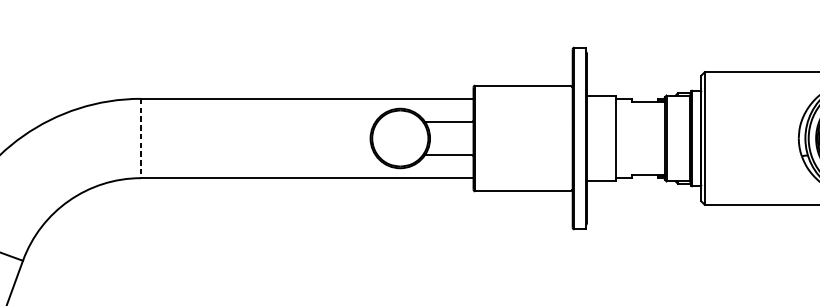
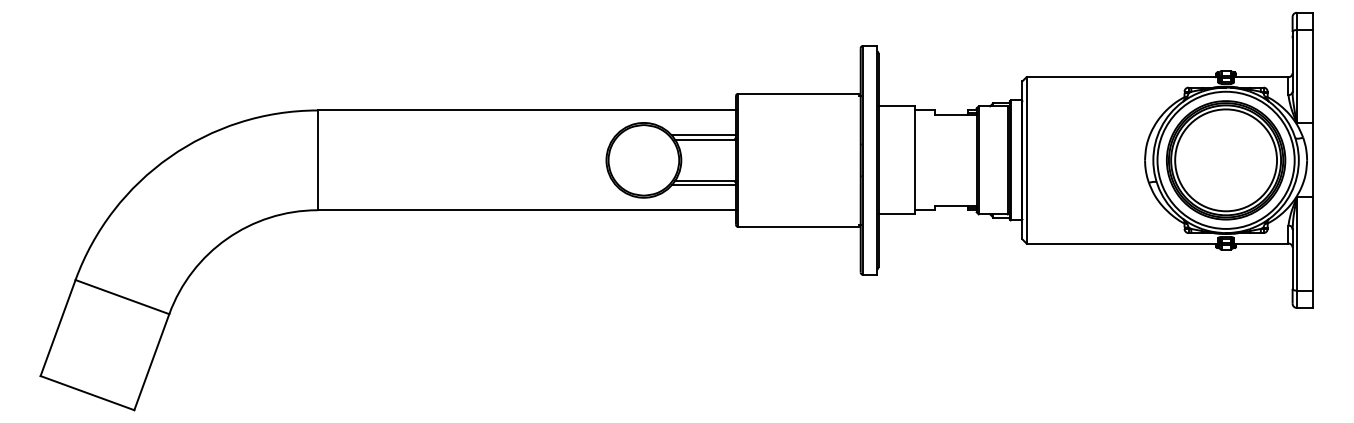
line: (447, 118) -> (703, 135), added
line: (140, 138) -> (317, 160), dashed -> solid
line: (447, 158) -> (703, 185), added

